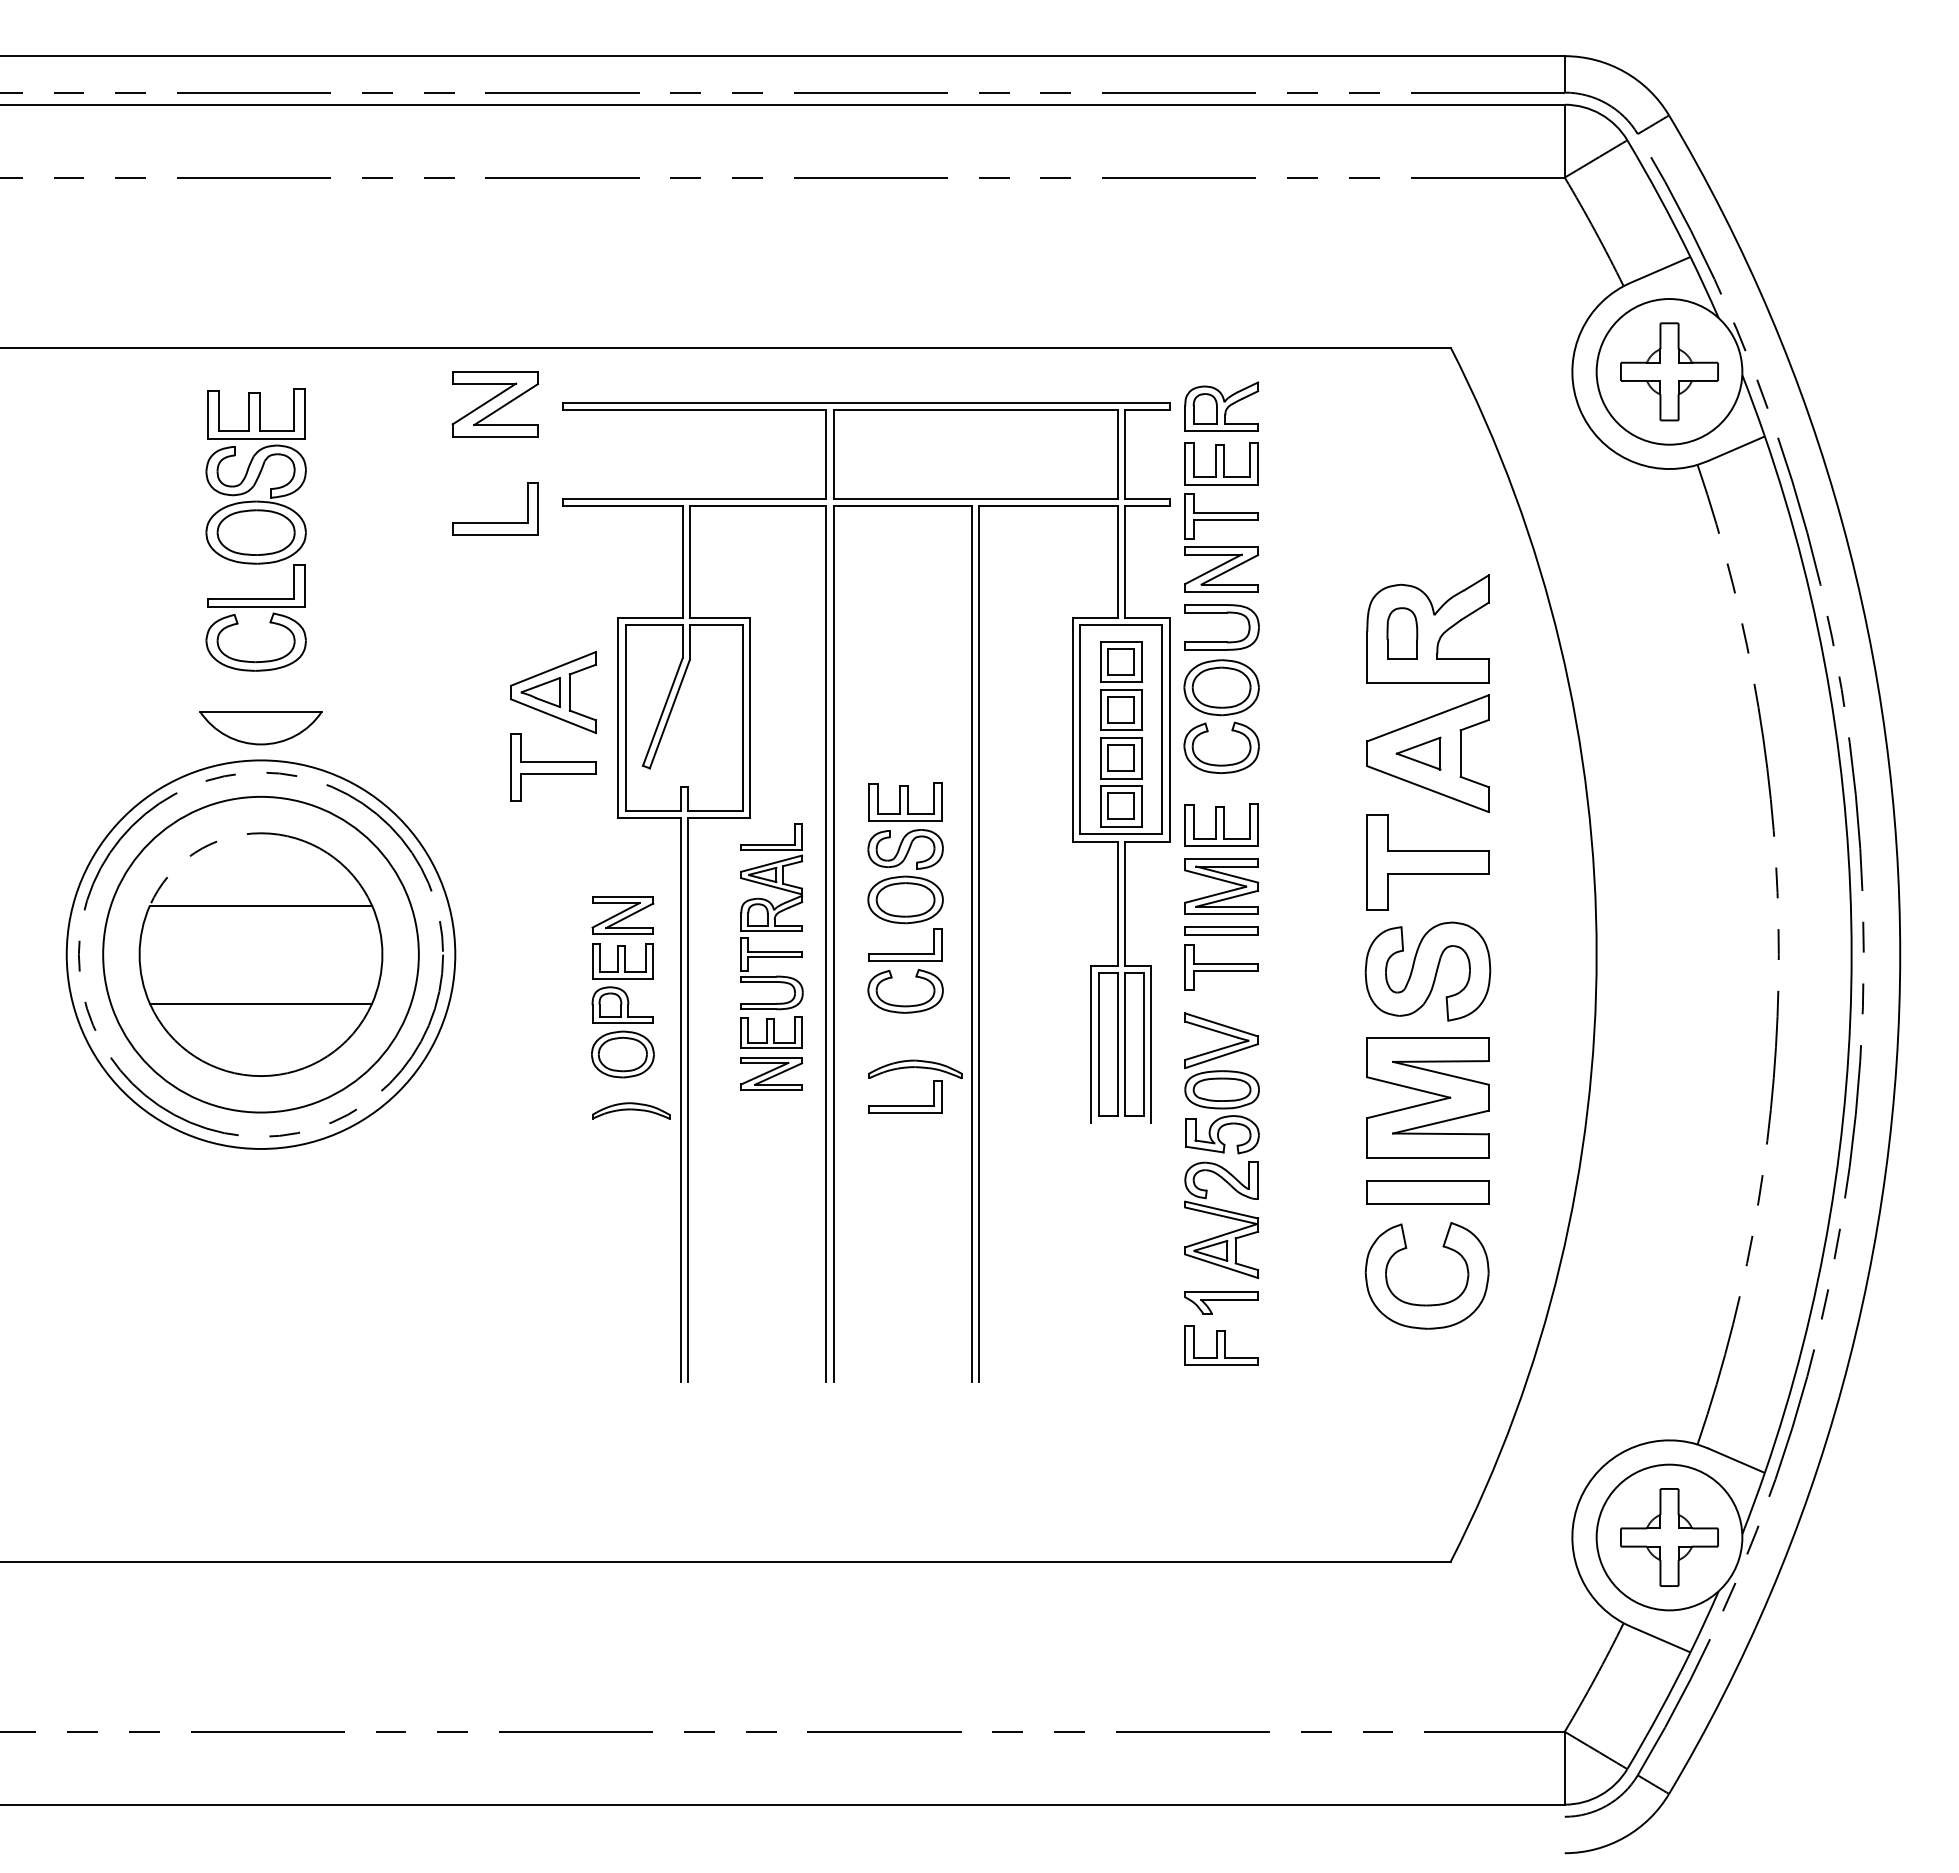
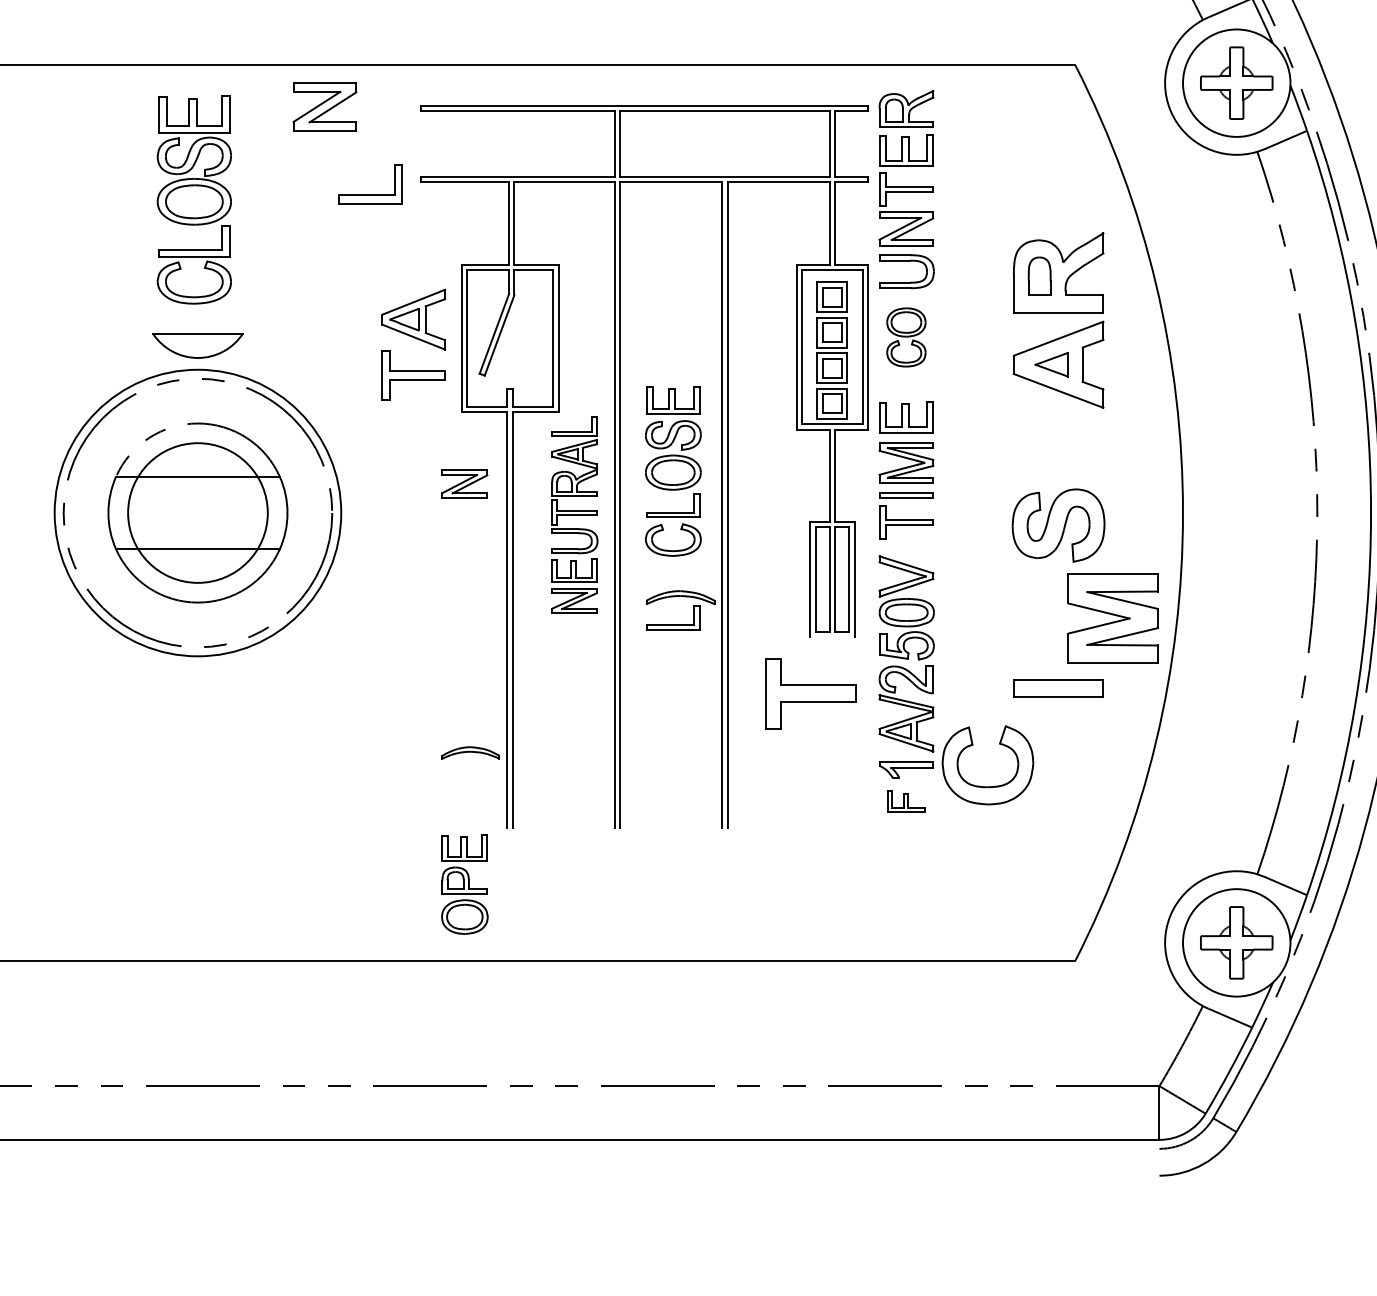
part: (494, 404) -> (324, 107), moved
part: (1221, 716) -> (906, 337), size x0.7
part: (1427, 862) -> (810, 693), moved
circle: (260, 954) -> (197, 512), size x0.6
part: (622, 1010) -> (464, 884), moved
part: (1427, 1097) -> (1112, 618), moved
part: (631, 1110) -> (471, 752), moved
part: (1426, 1304) -> (987, 786), moved
part: (1221, 1345) -> (906, 801), size x0.7

